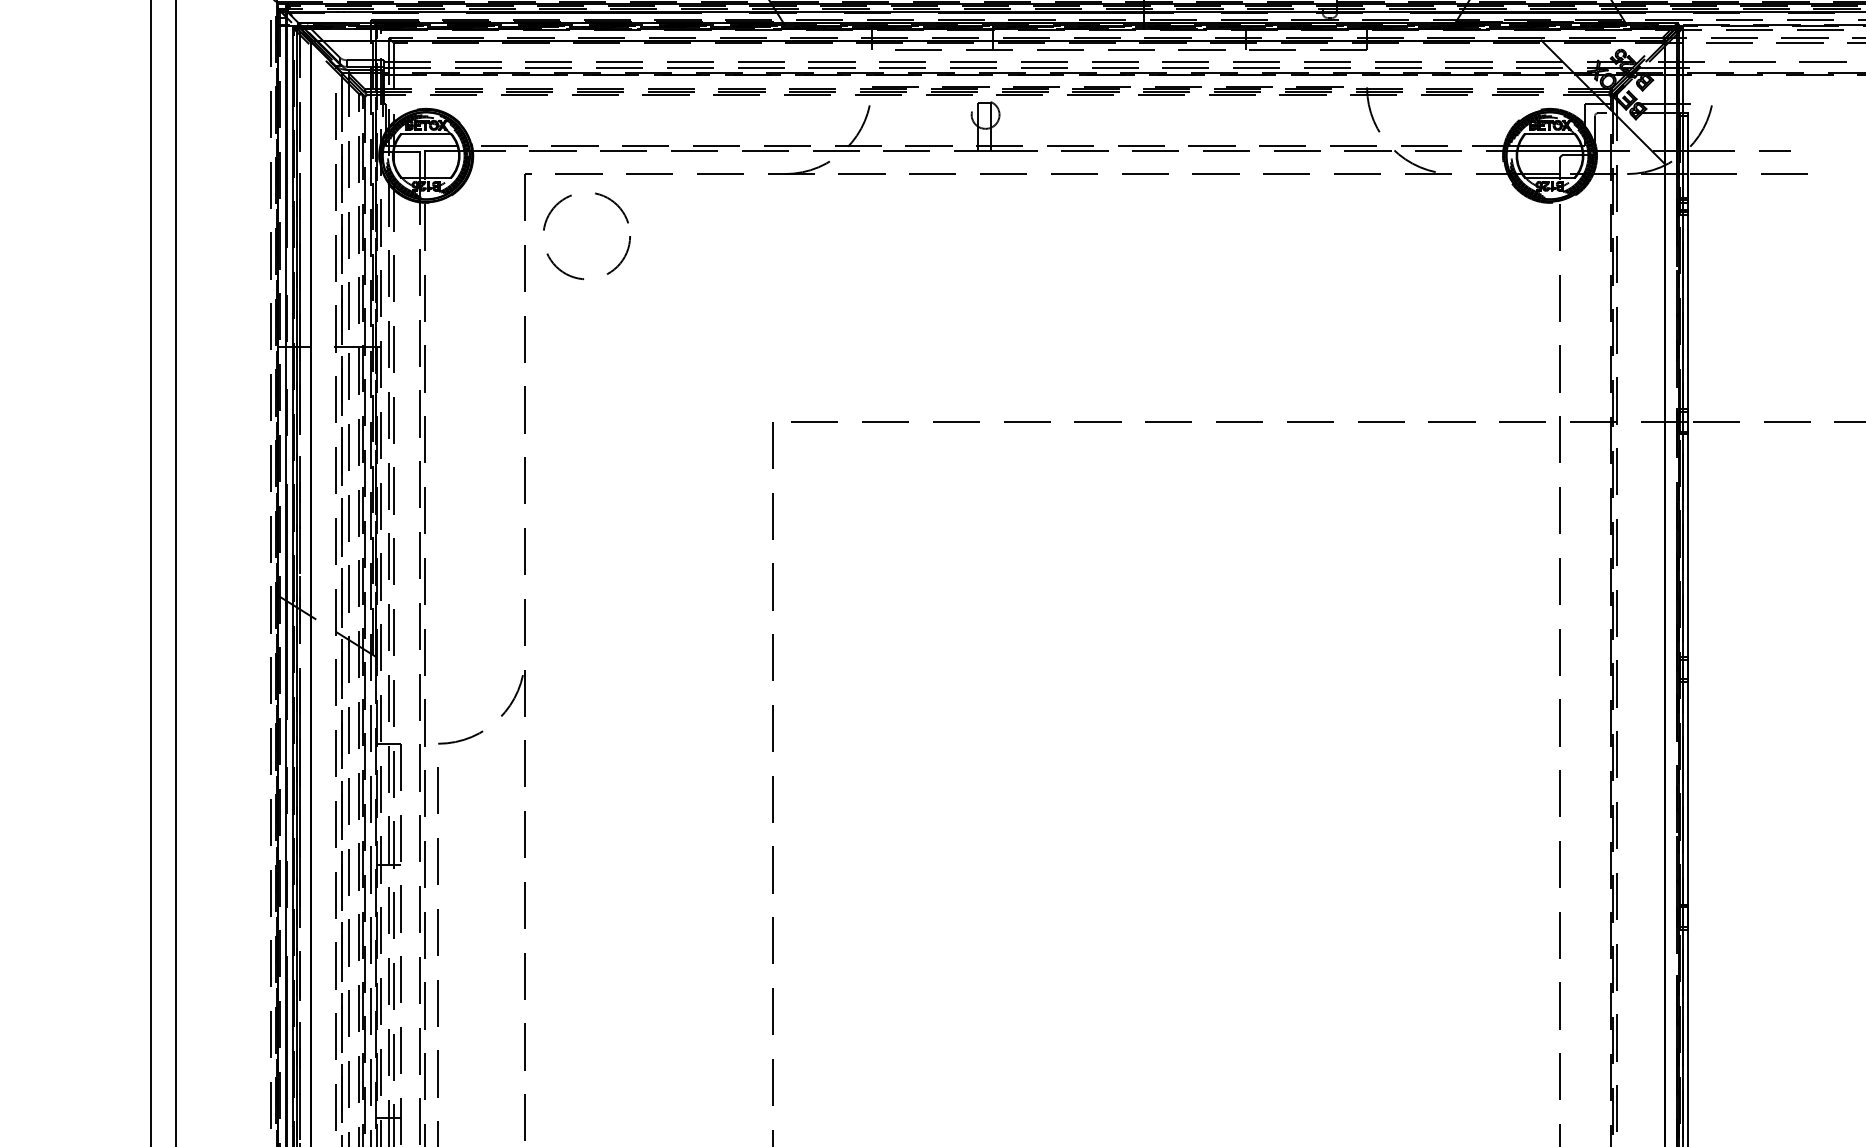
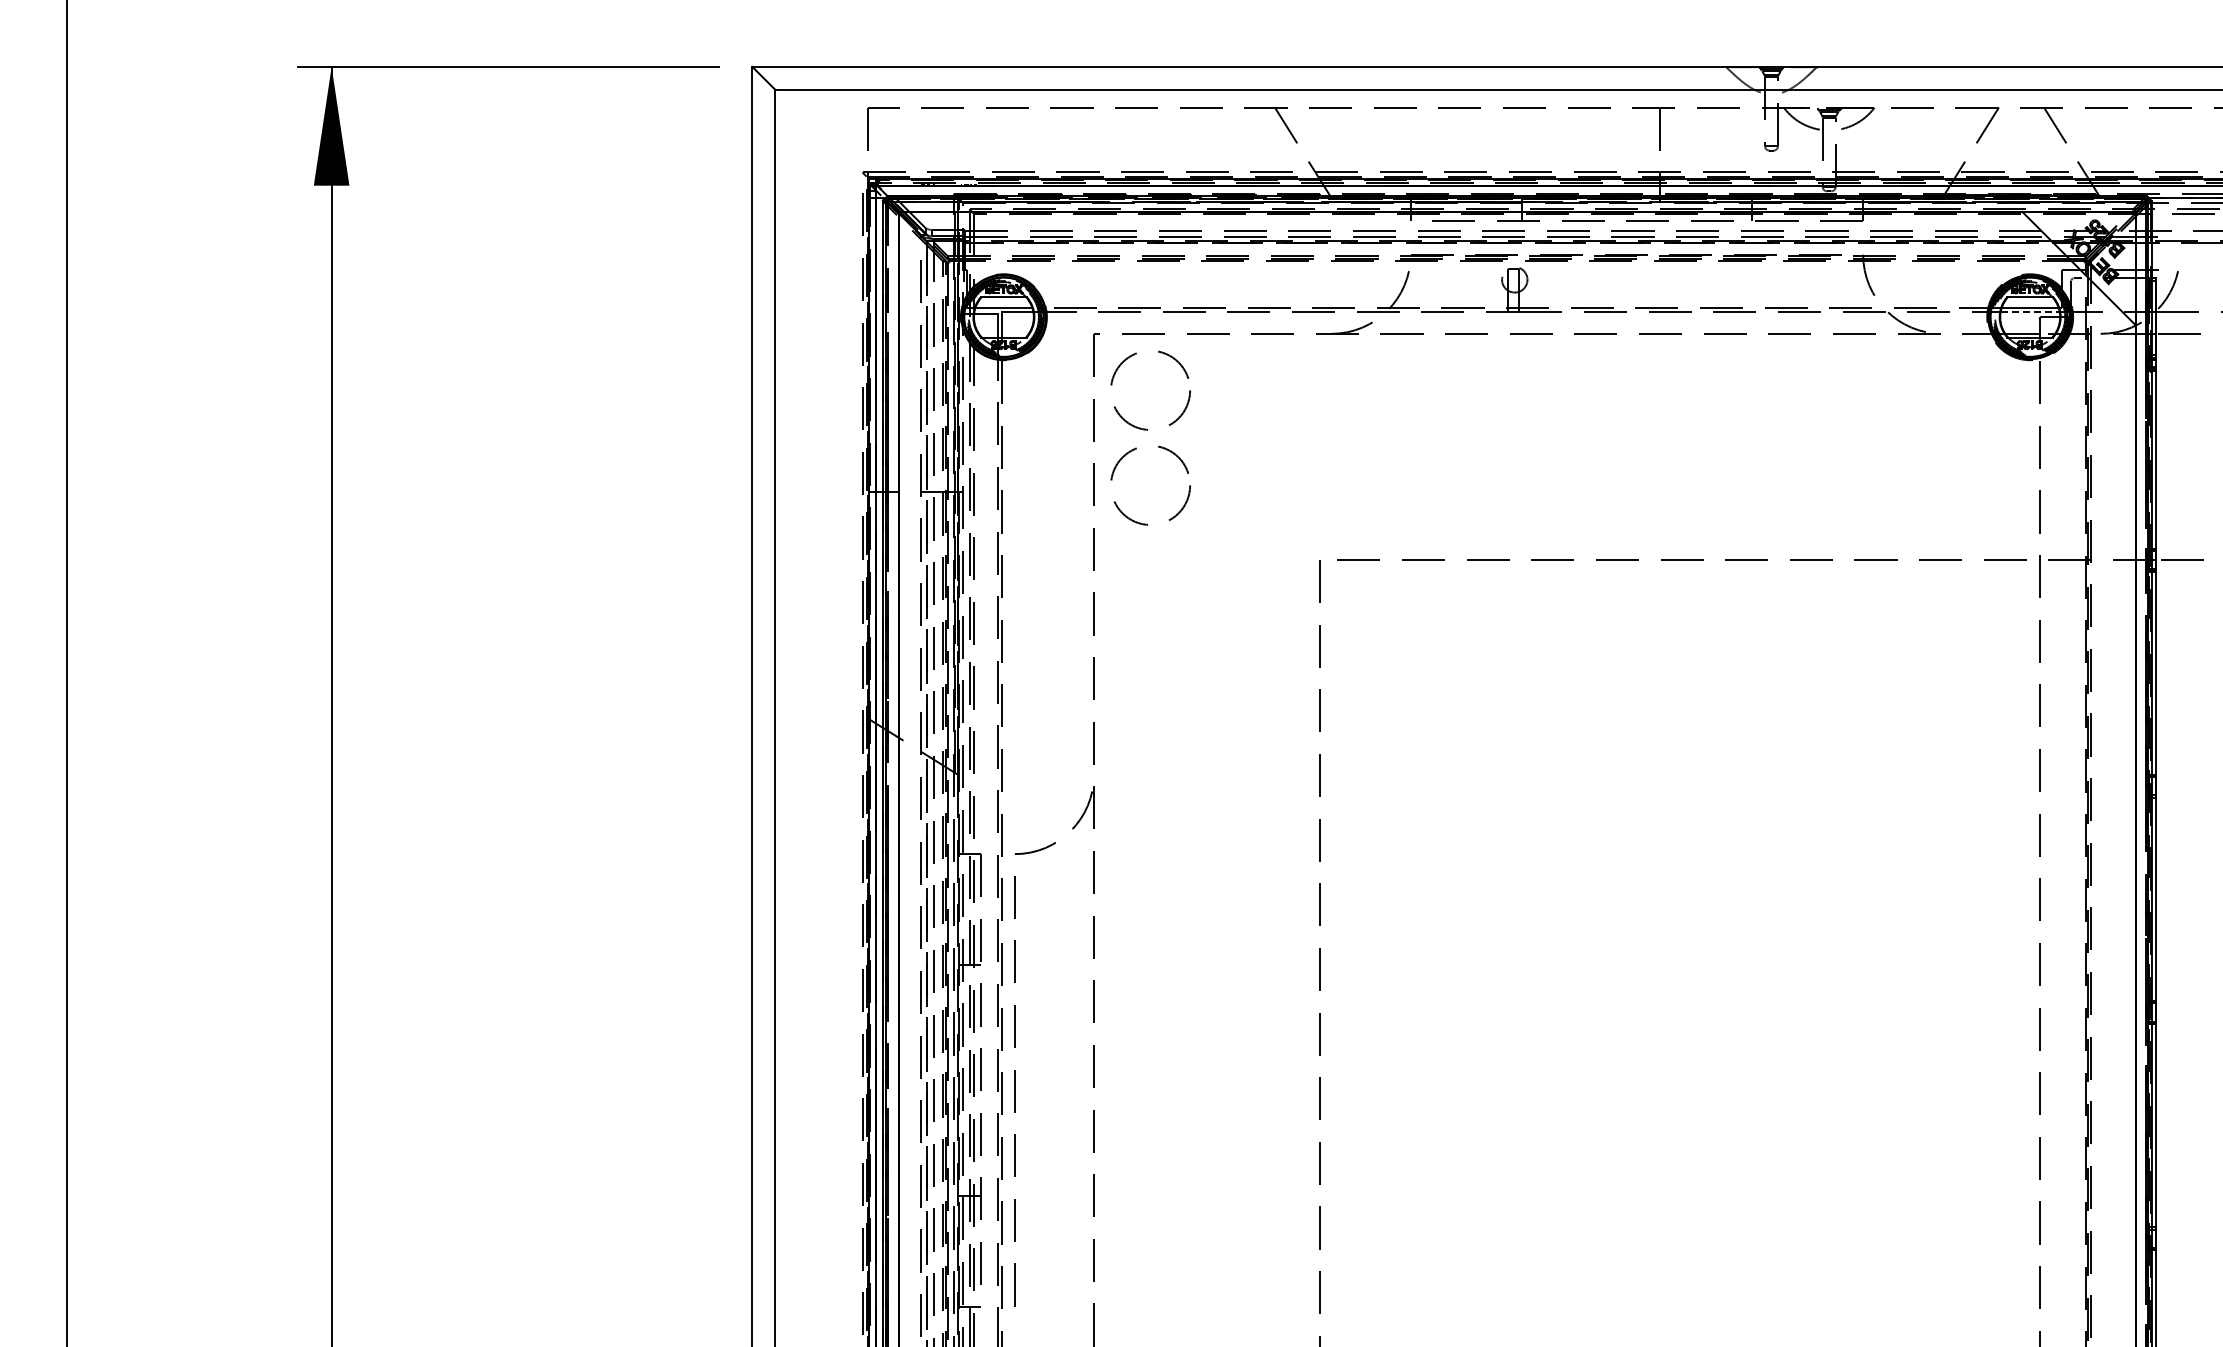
line: (1550, 150) -> (2030, 312), solid -> dashed
circle: (586, 340) -> (1150, 485), added

